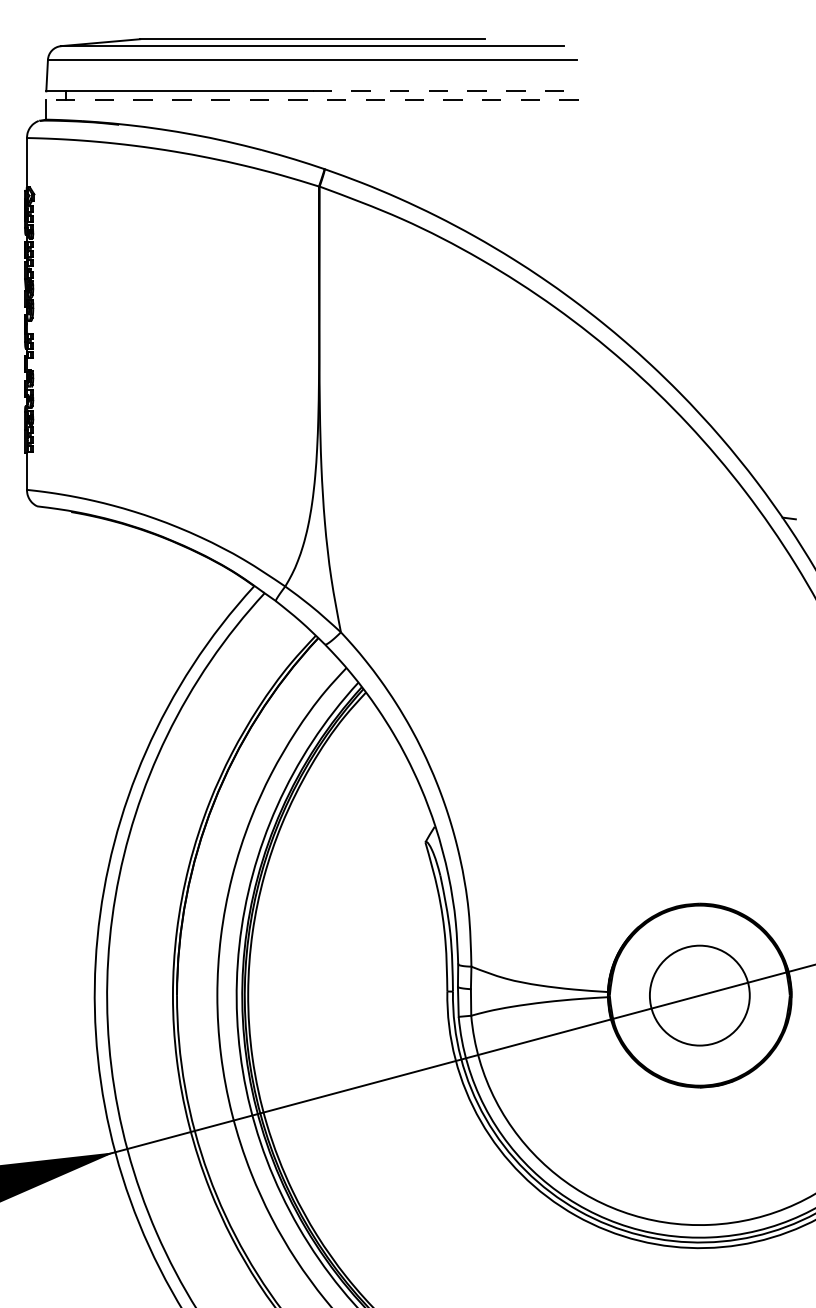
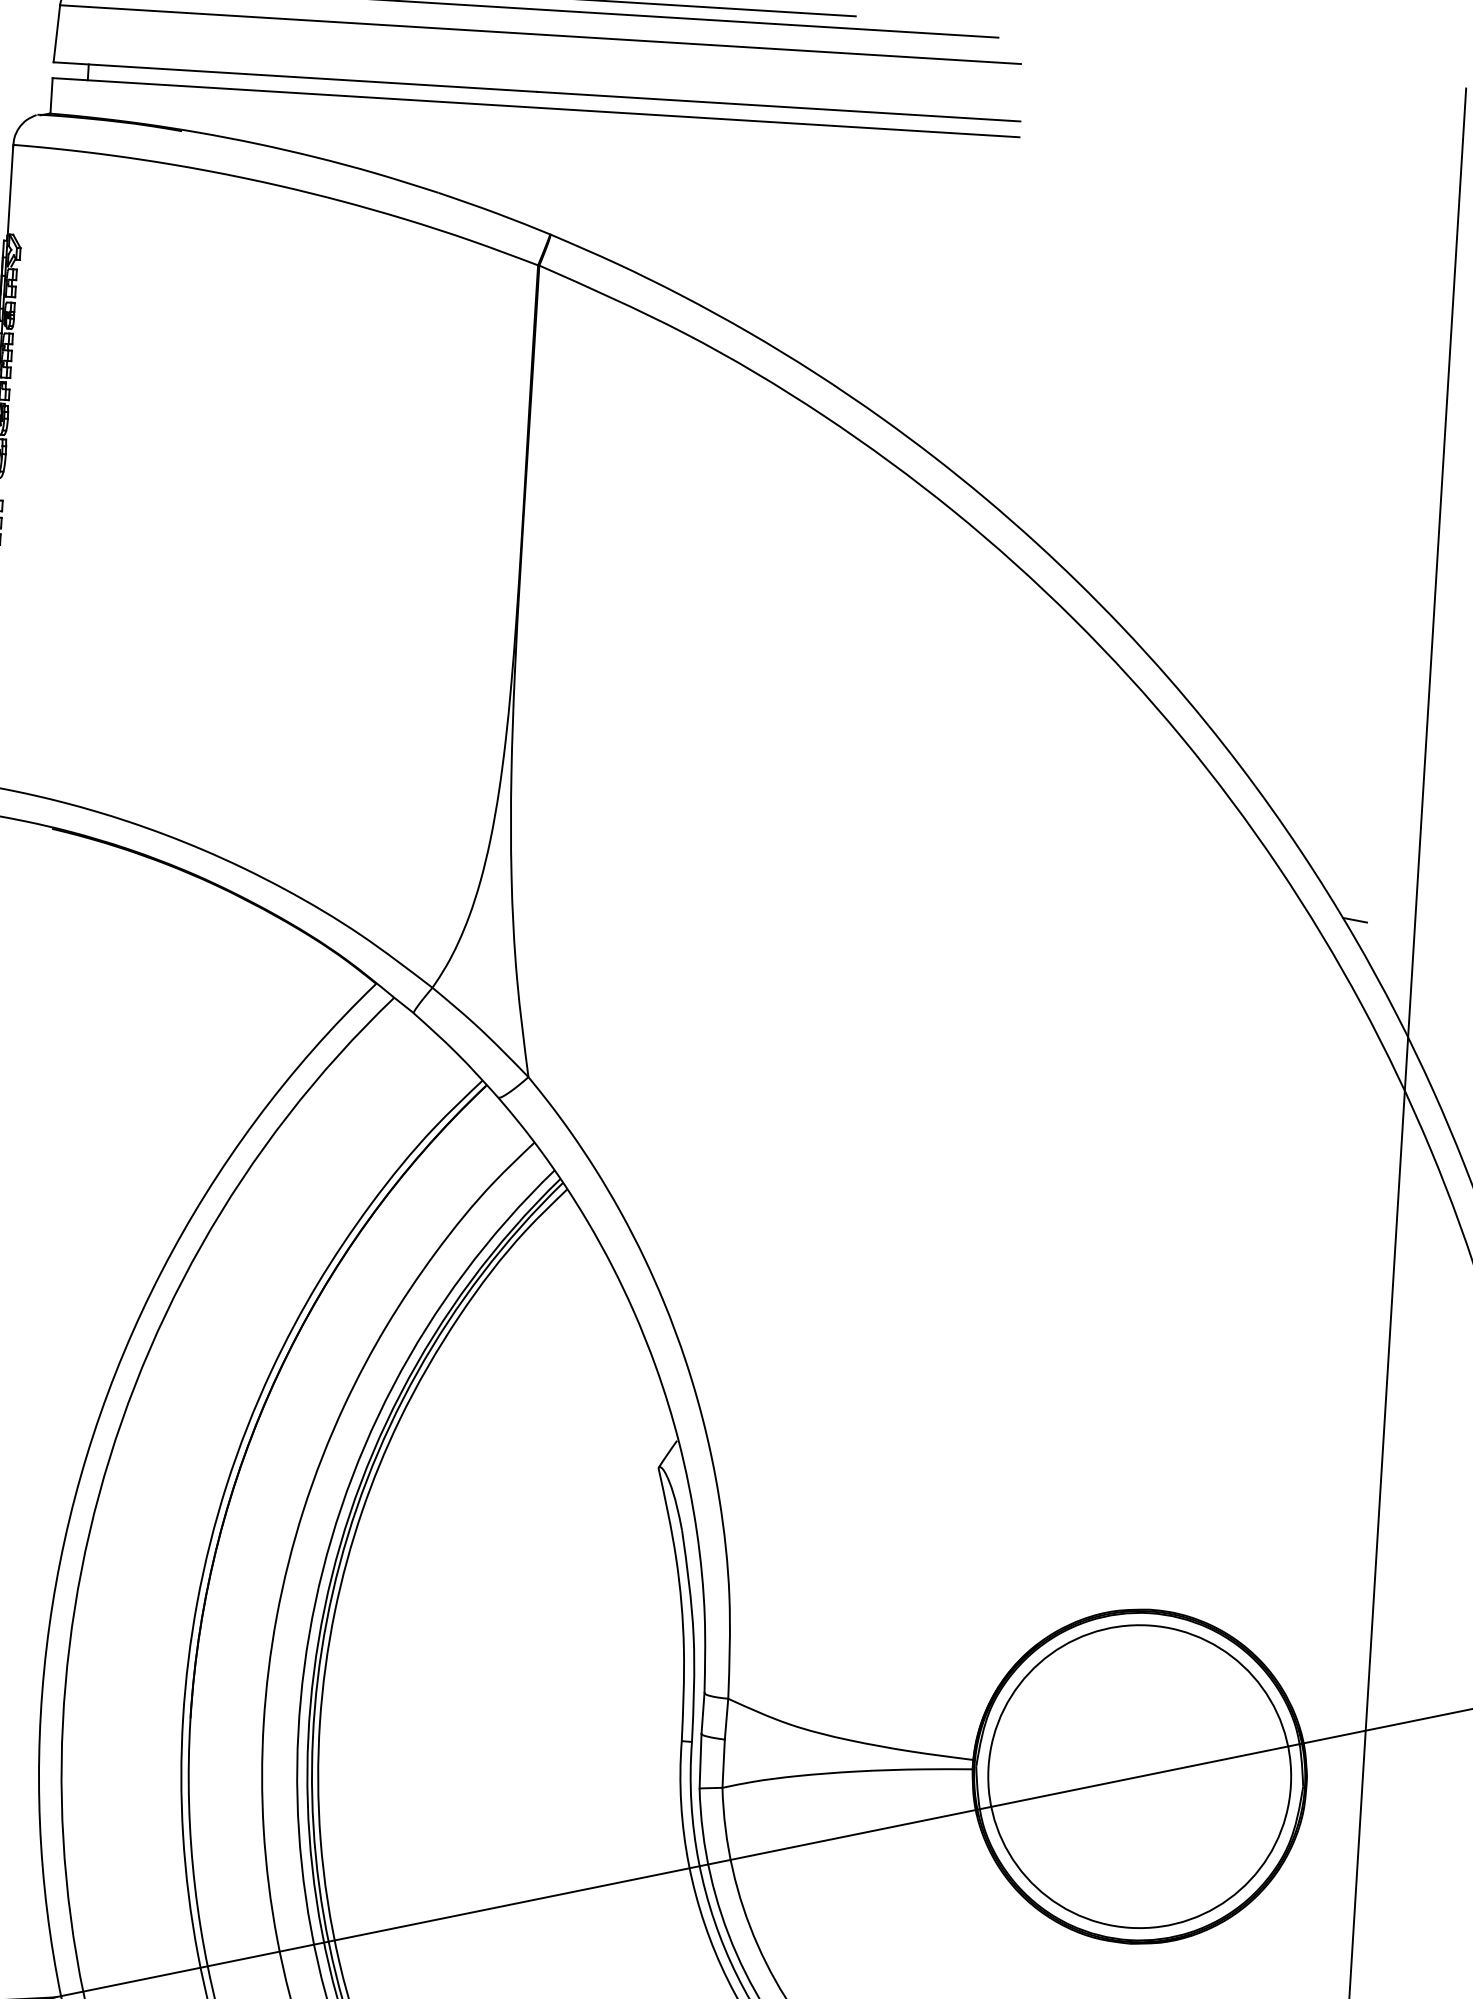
line: (446, 91) -> (780, 106), dashed -> solid
line: (312, 100) -> (535, 108), dashed -> solid
circle: (699, 995) -> (1139, 1776), size x1.67

